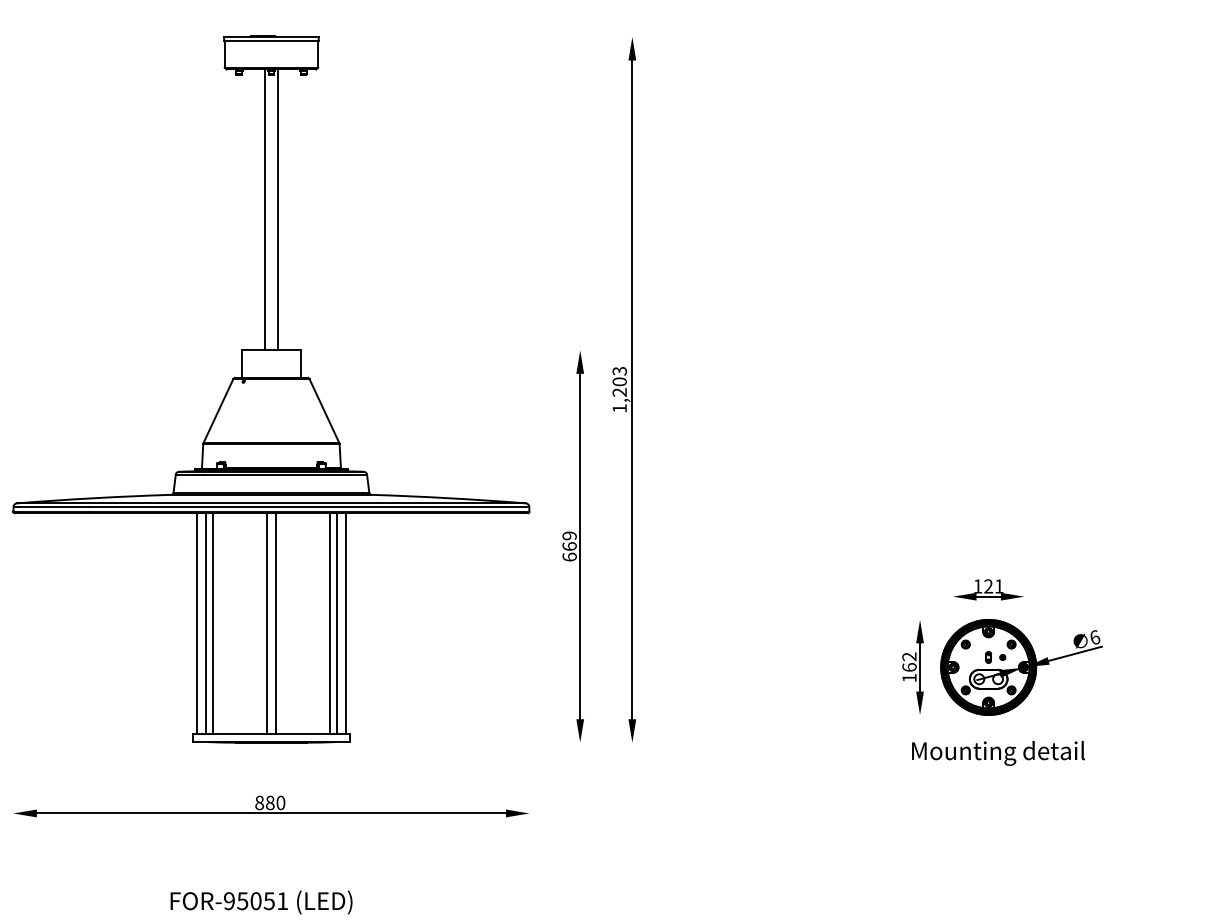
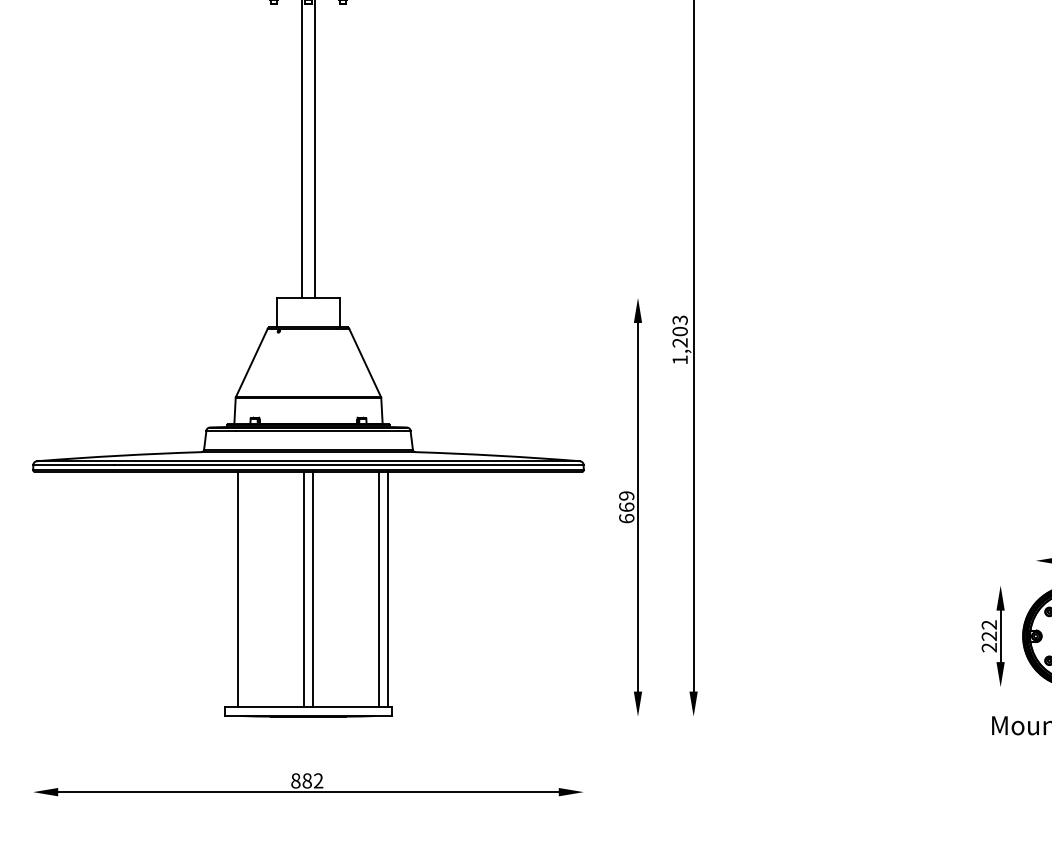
line: (196, 623) -> (228, 589), removed
line: (212, 623) -> (245, 589), removed
line: (330, 623) -> (371, 589), removed
text: (909, 672) -> (989, 641), 162 -> 222
text: (280, 802) -> (318, 780), 880 -> 882

